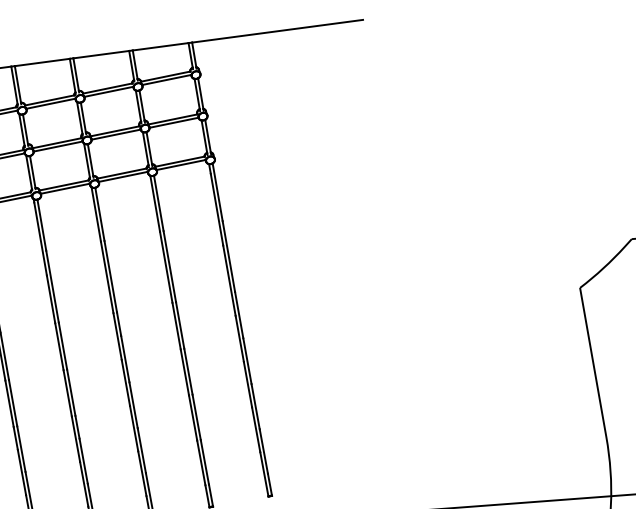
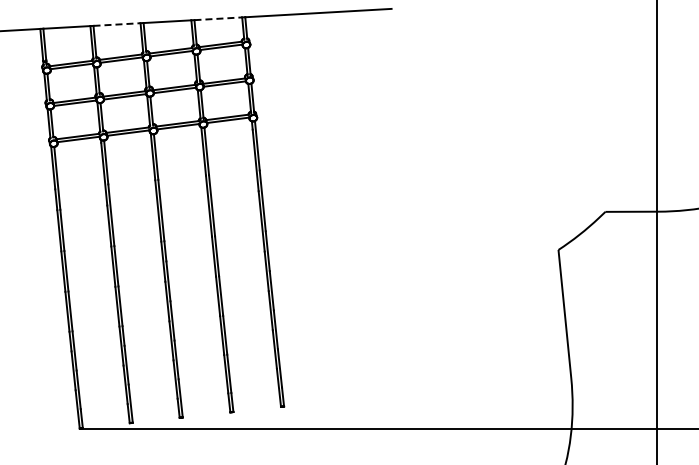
line: (160, 46) -> (218, 18), solid -> dashed
line: (42, 62) -> (117, 24), solid -> dashed

